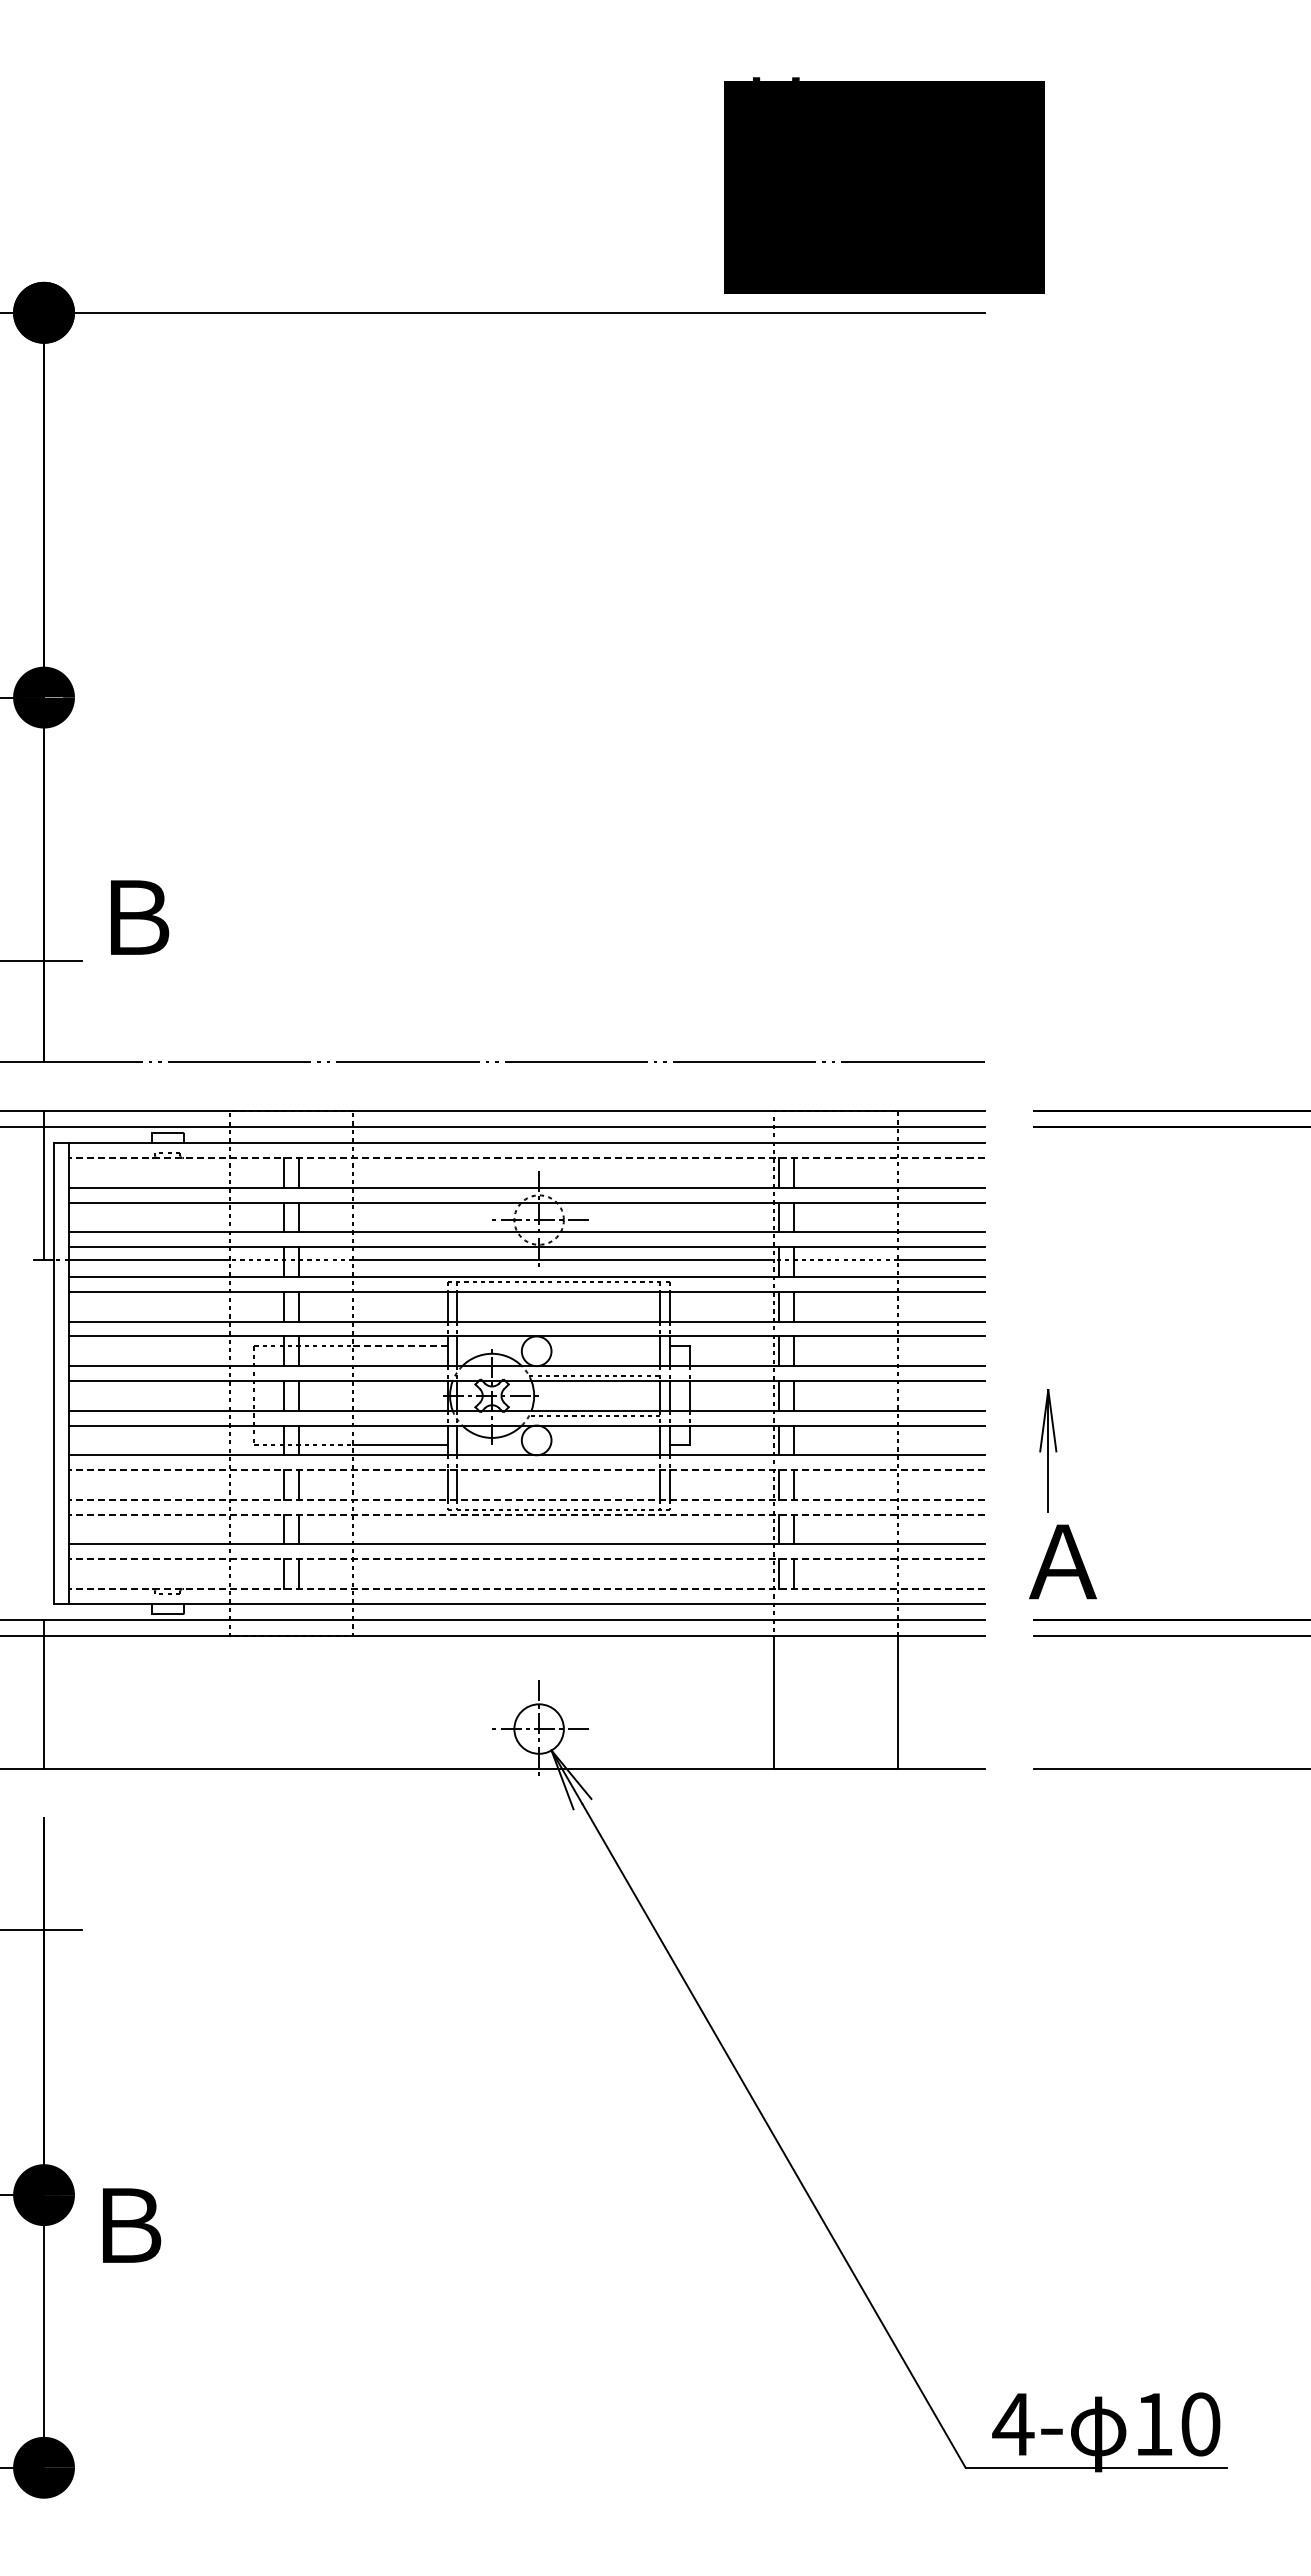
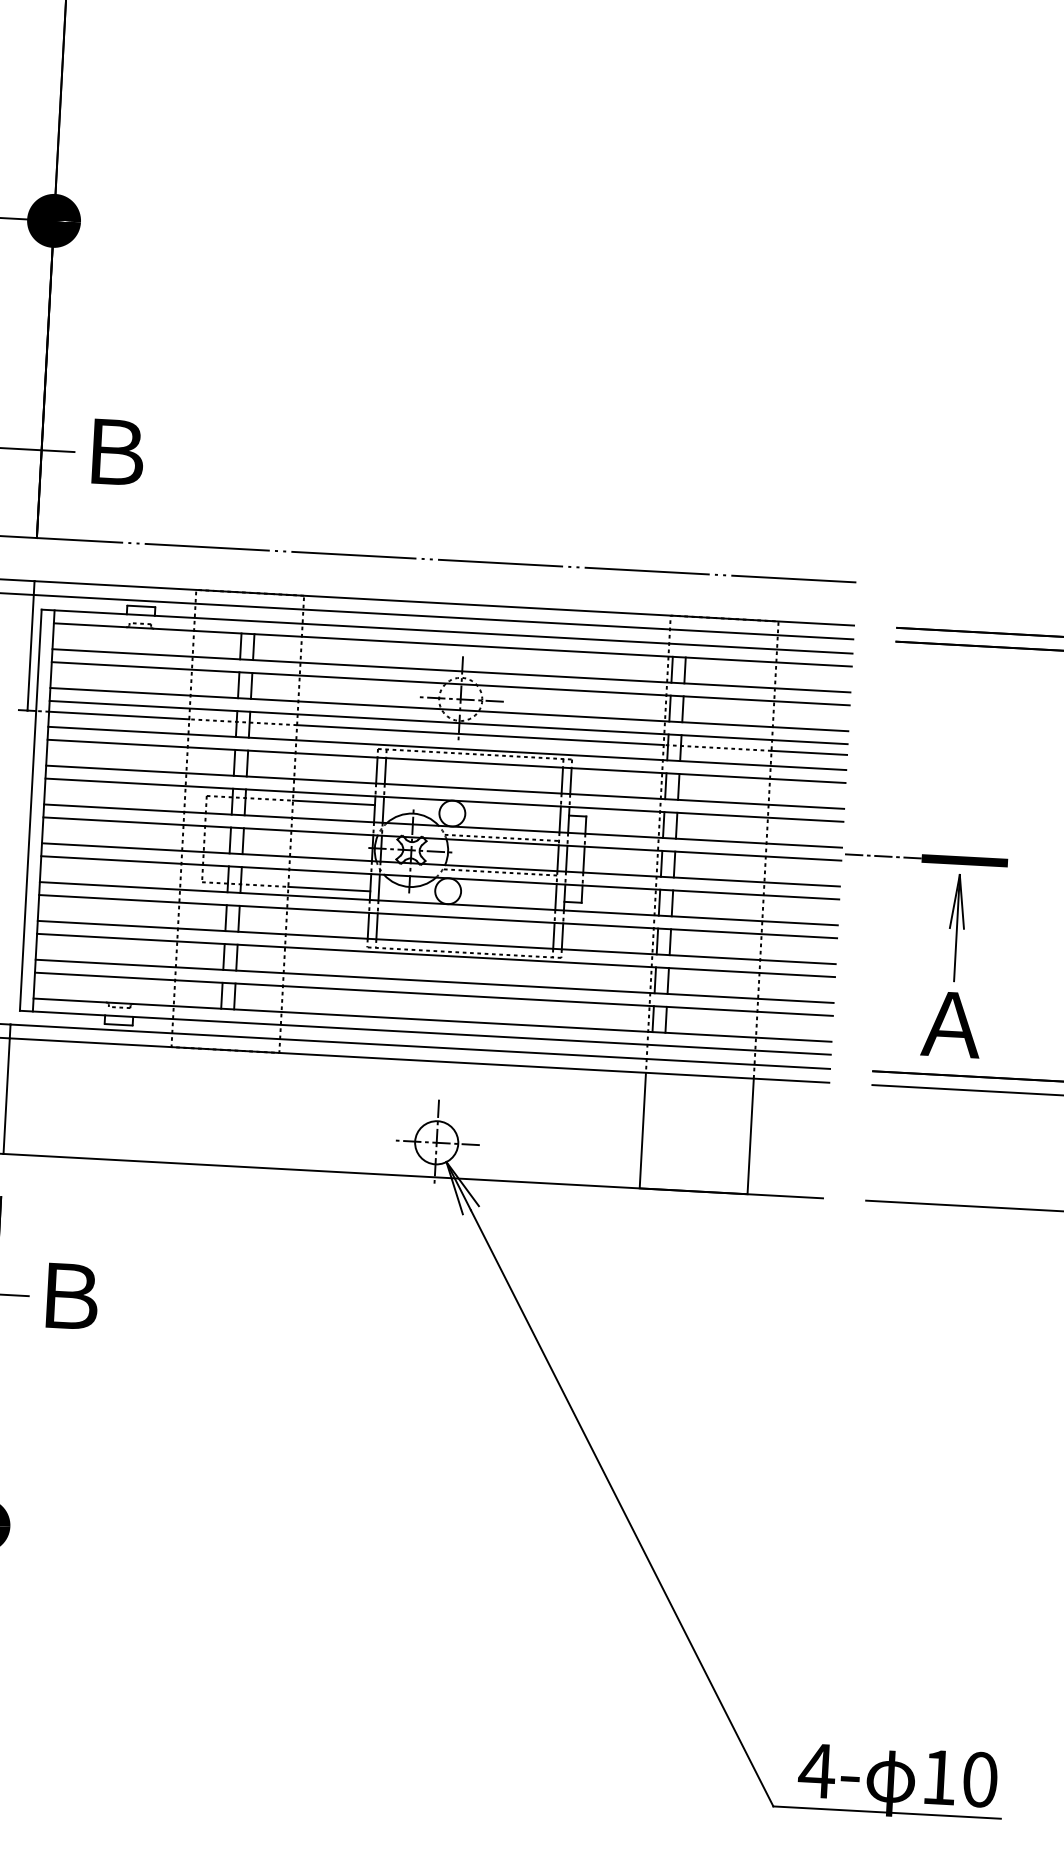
text: (140, 917) -> (118, 452), moved
line: (526, 1158) -> (452, 645), dashed -> solid
line: (401, 1346) -> (334, 803), dashed -> solid
part: (1082, 1373) -> (926, 858), added
part: (1048, 1450) -> (957, 927), moved
line: (526, 1470) -> (437, 916), dashed -> solid
line: (526, 1499) -> (436, 942), dashed -> solid
line: (526, 1514) -> (435, 955), dashed -> solid
line: (526, 1559) -> (433, 994), dashed -> solid
text: (1062, 1561) -> (951, 1024), moved
line: (526, 1588) -> (432, 1019), dashed -> solid
text: (132, 2225) -> (73, 1296), moved

